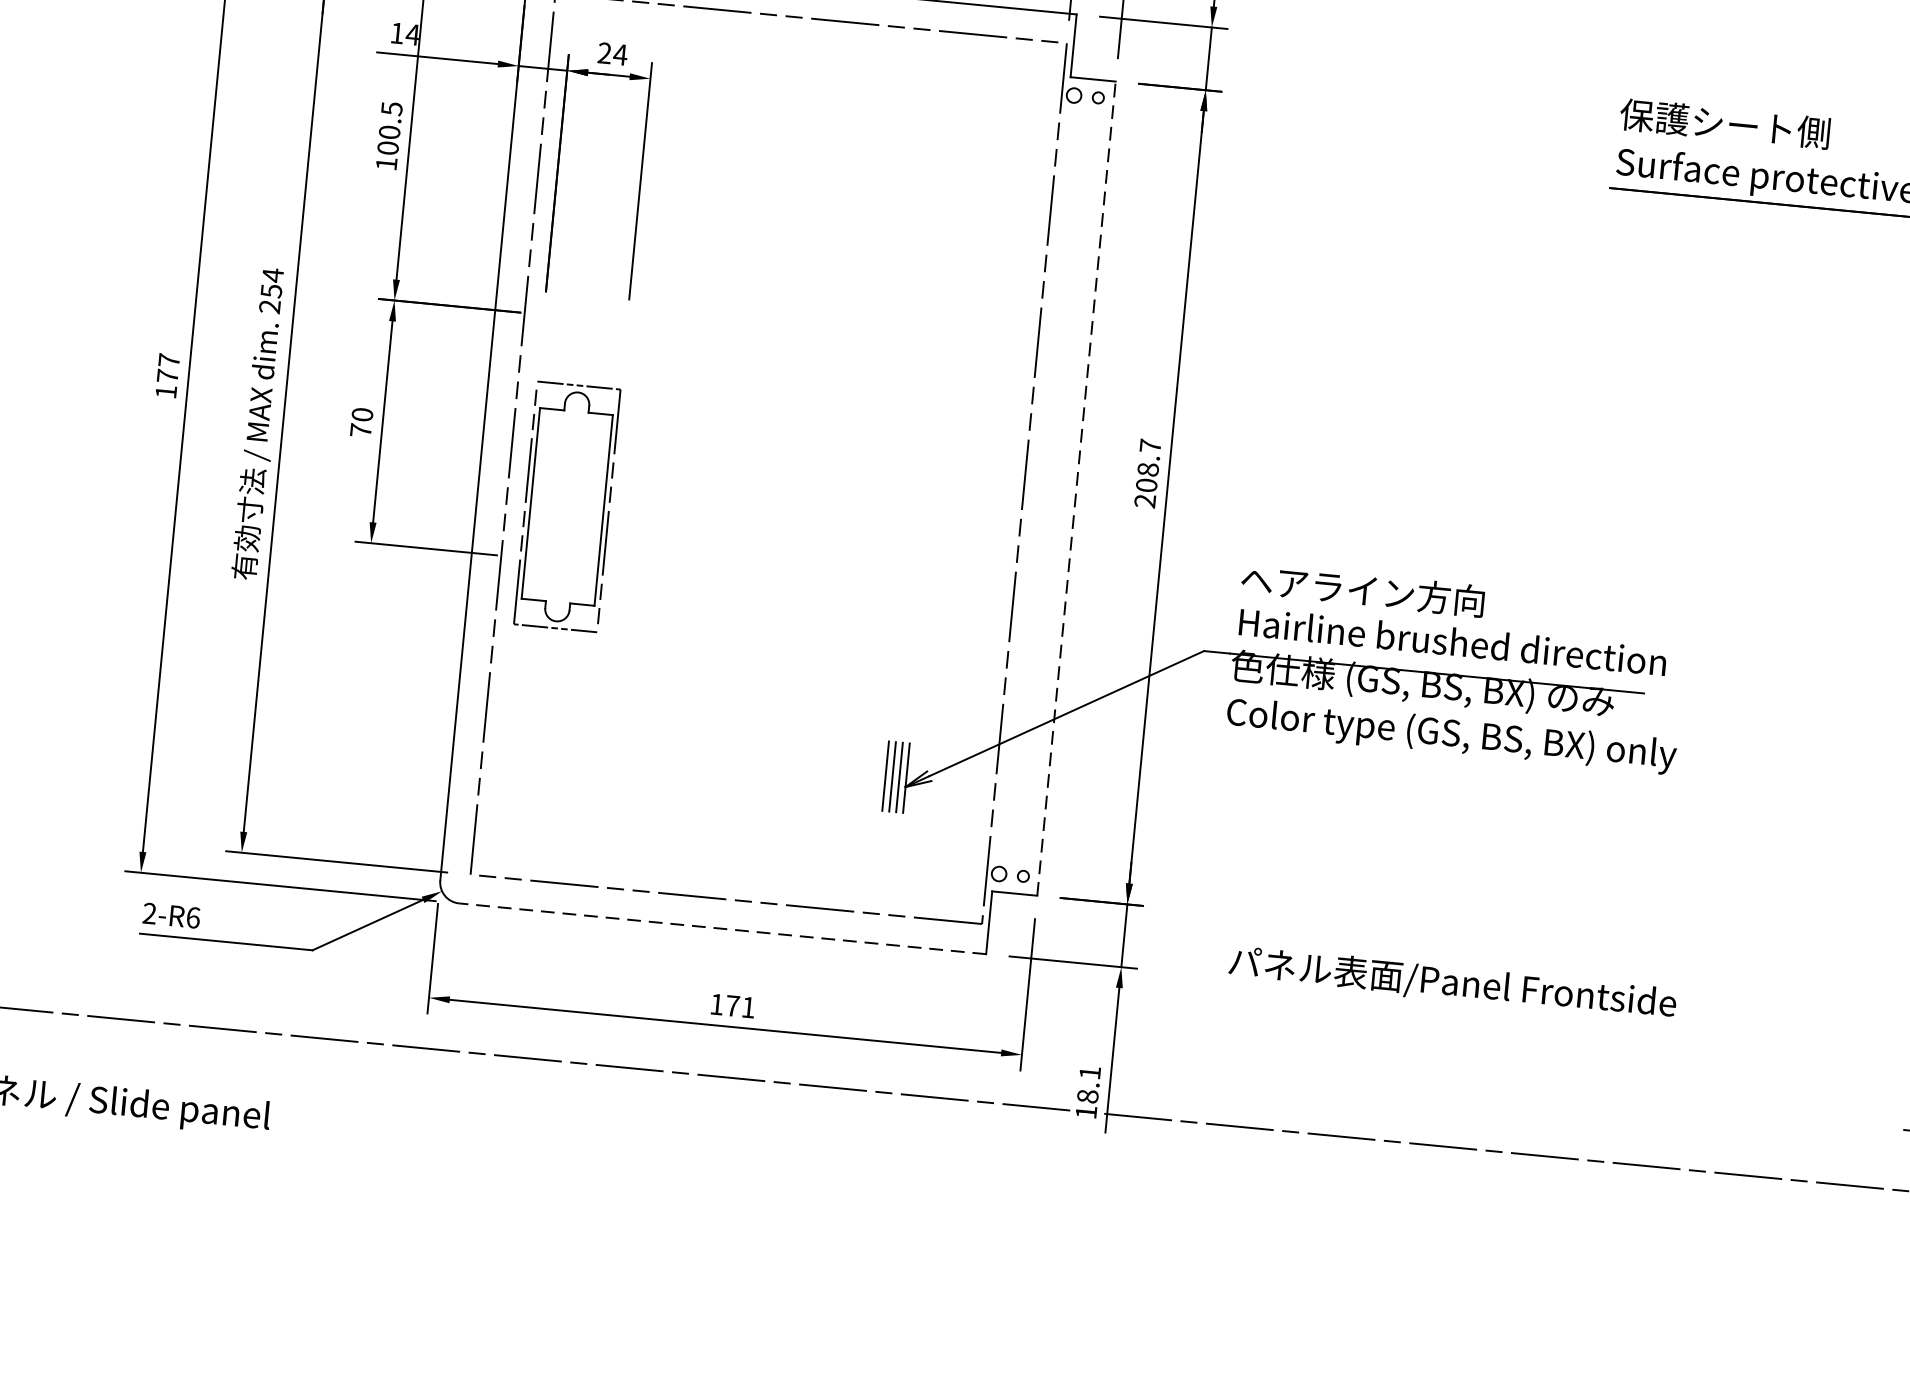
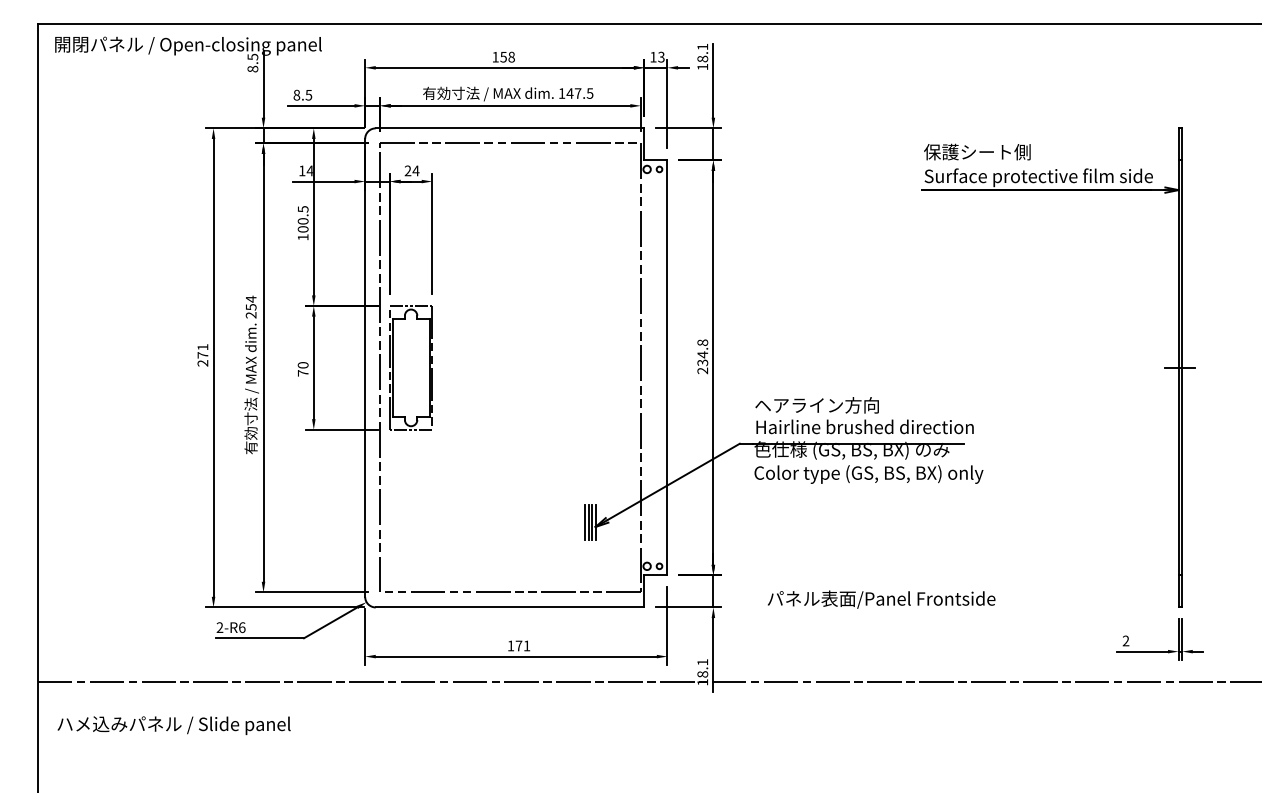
text: (166, 376) -> (202, 355), 177 -> 271
text: (1148, 465) -> (702, 352), 208.7 -> 234.8
line: (1076, 487) -> (667, 367), dashed -> solid
part: (566, 506) -> (410, 367), moved
line: (721, 928) -> (509, 607), dashed -> solid

